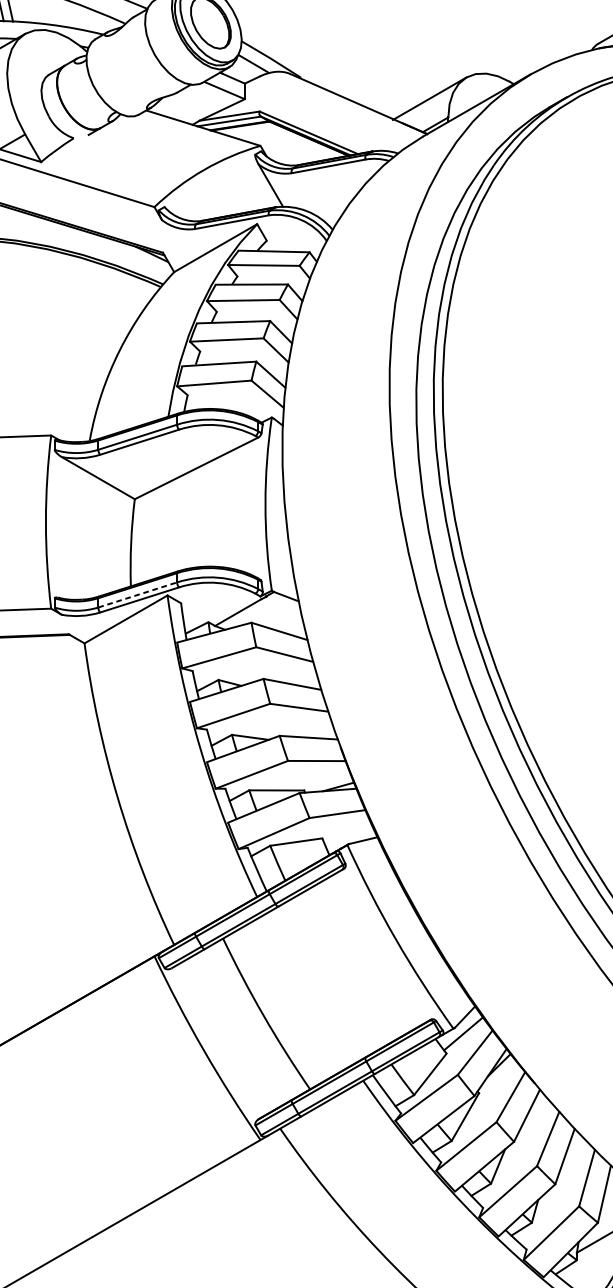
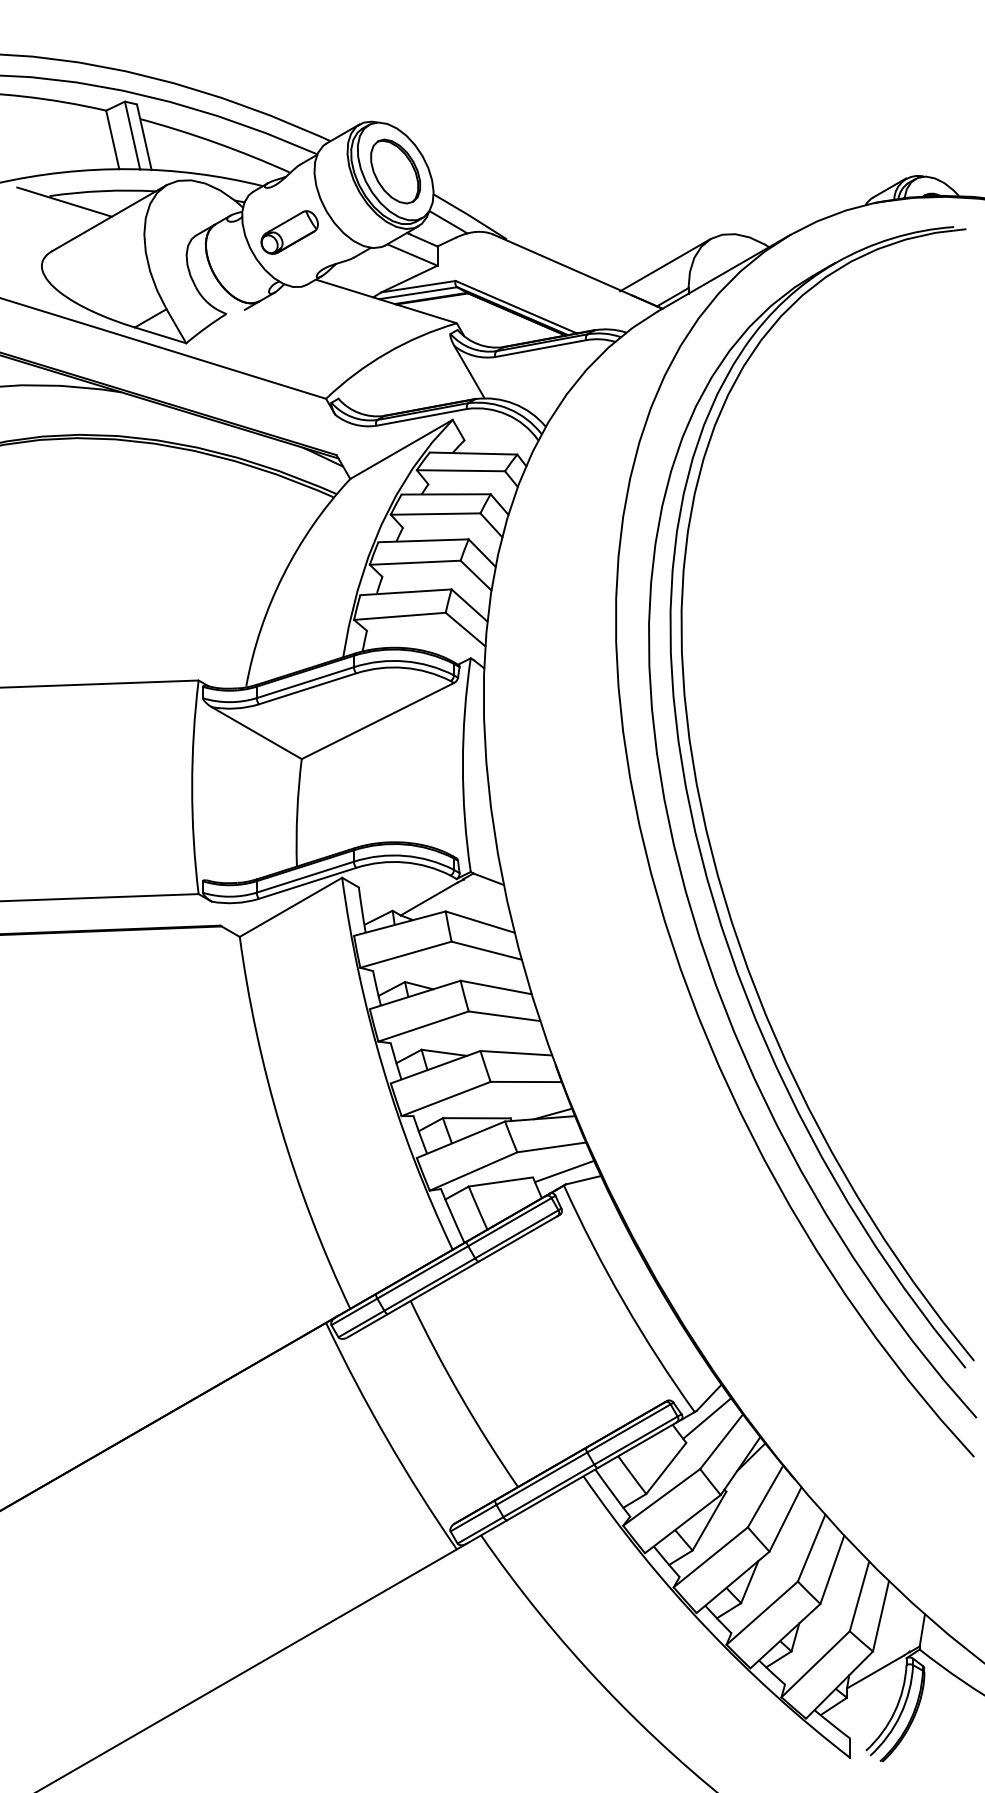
part: (124, 72) -> (289, 232), added
line: (137, 595) -> (305, 877), dashed -> solid
line: (347, 833) -> (564, 1171), added

